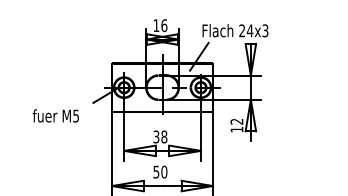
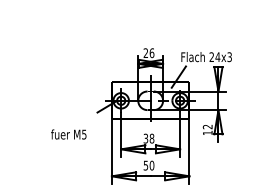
text: (155, 24) -> (145, 52), 16 -> 26
text: (55, 115) -> (68, 134), moved

